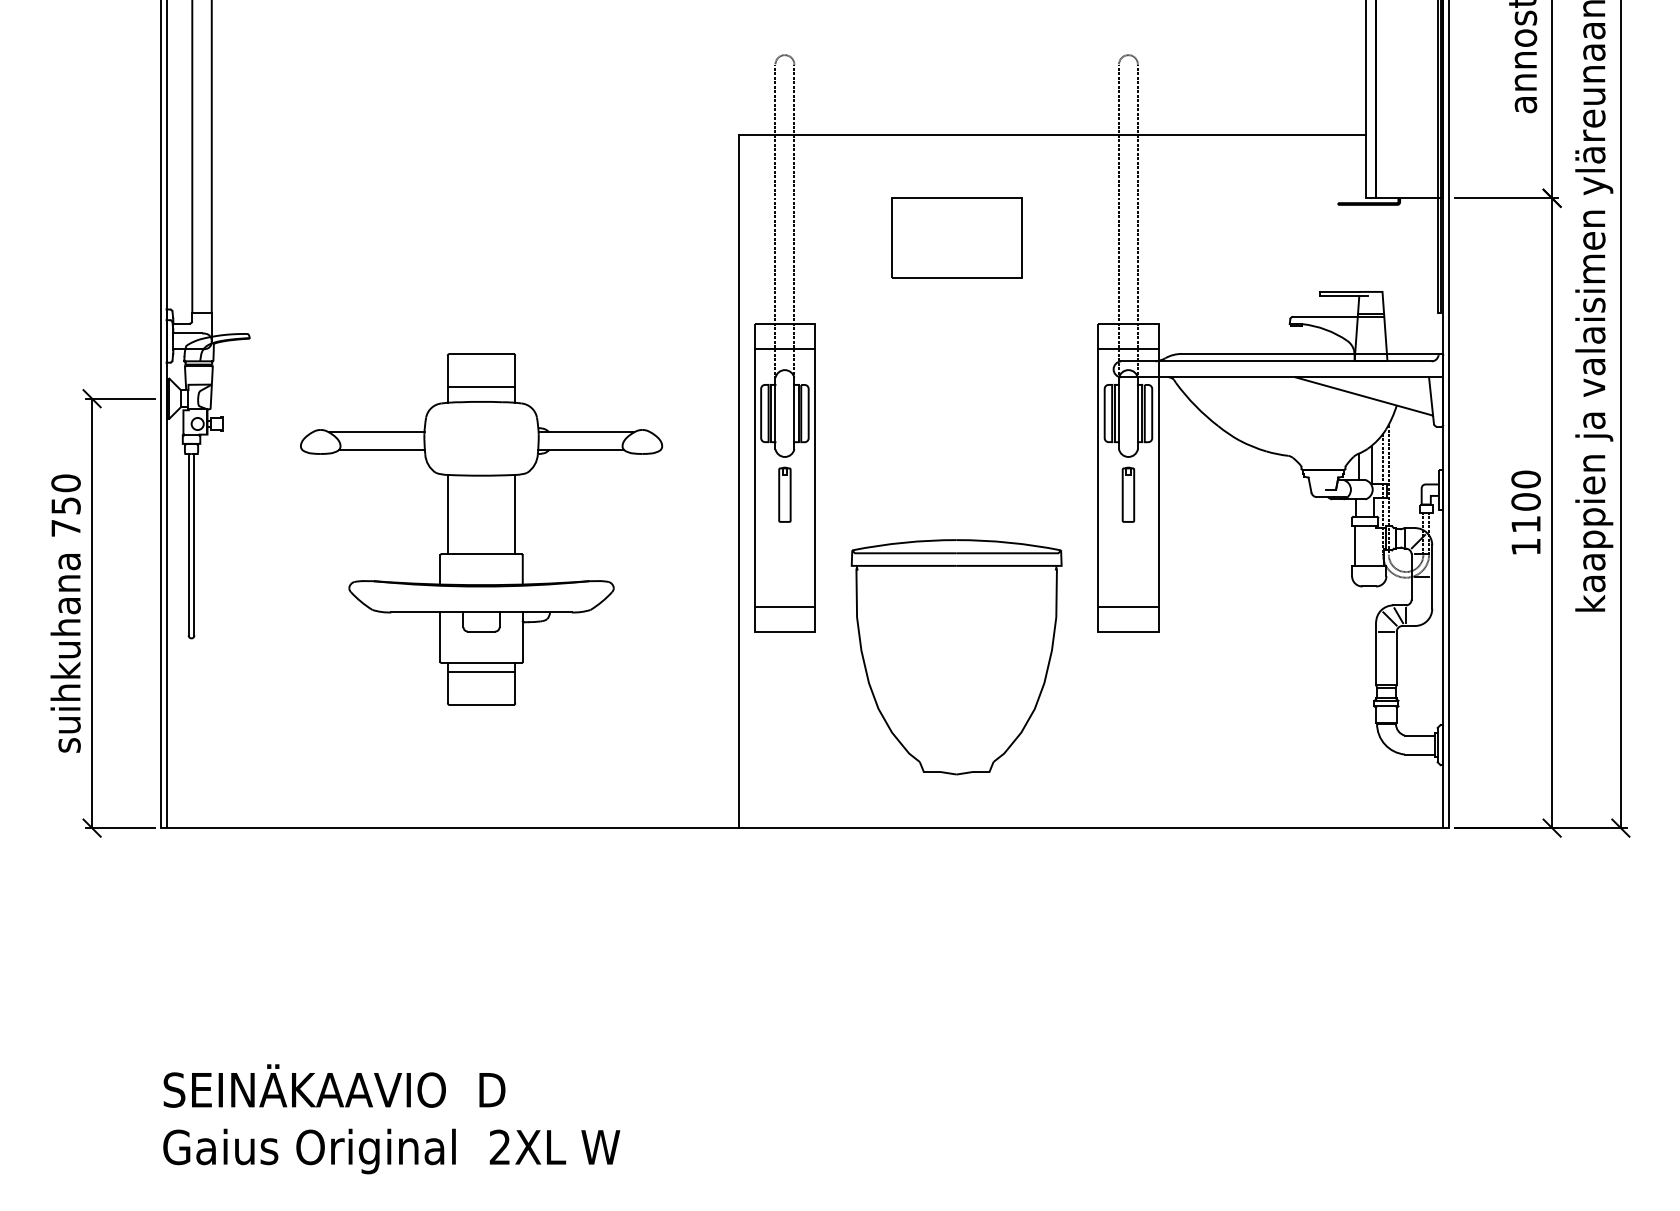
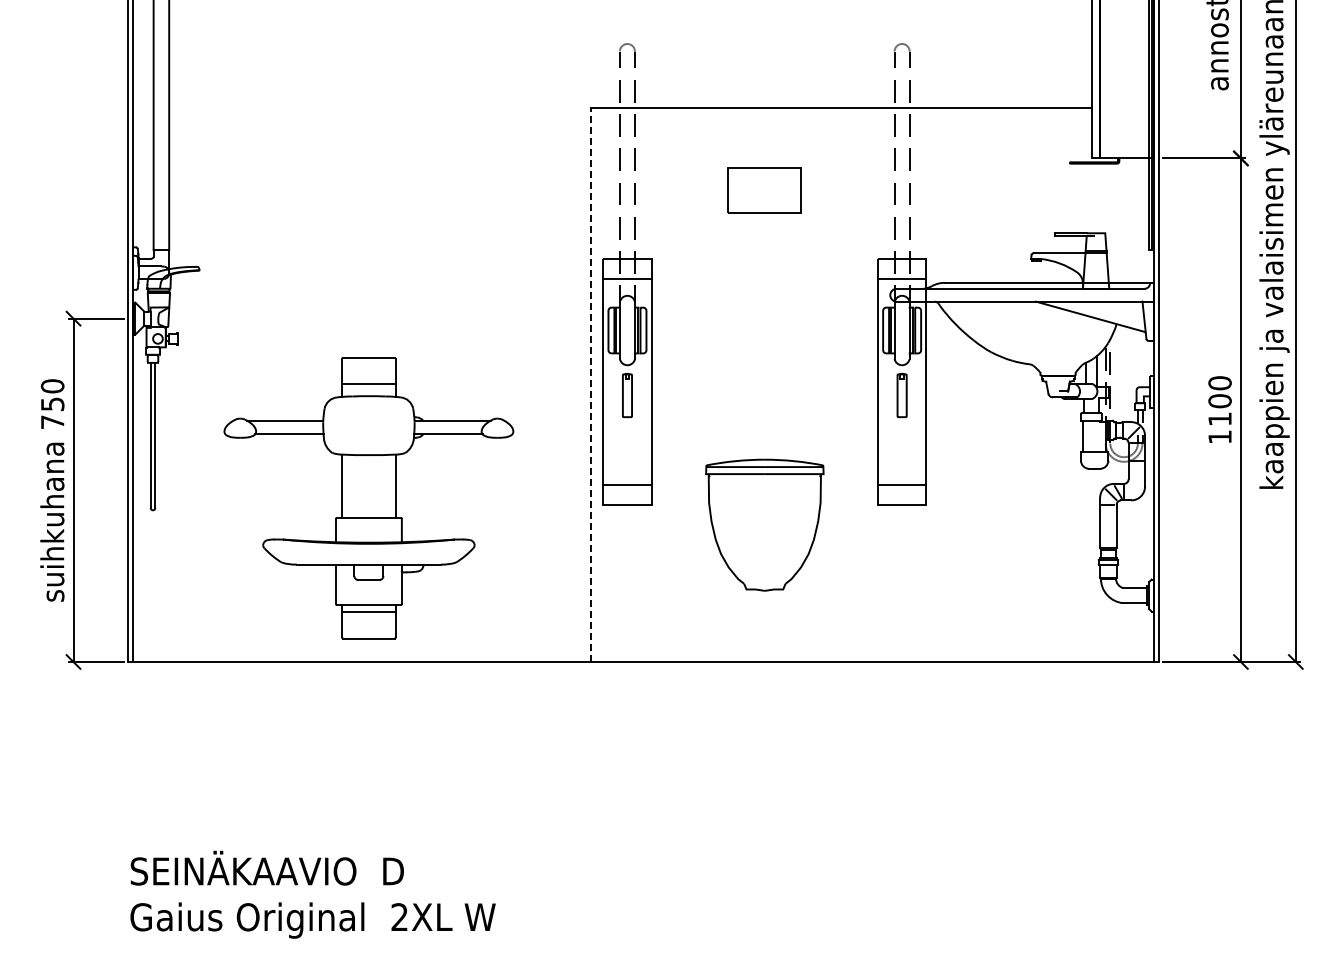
part: (956, 238) -> (764, 190), size x0.7
line: (738, 482) -> (590, 385), solid -> dashed
part: (481, 529) -> (368, 498), moved
part: (956, 656) -> (764, 524), size x0.7

